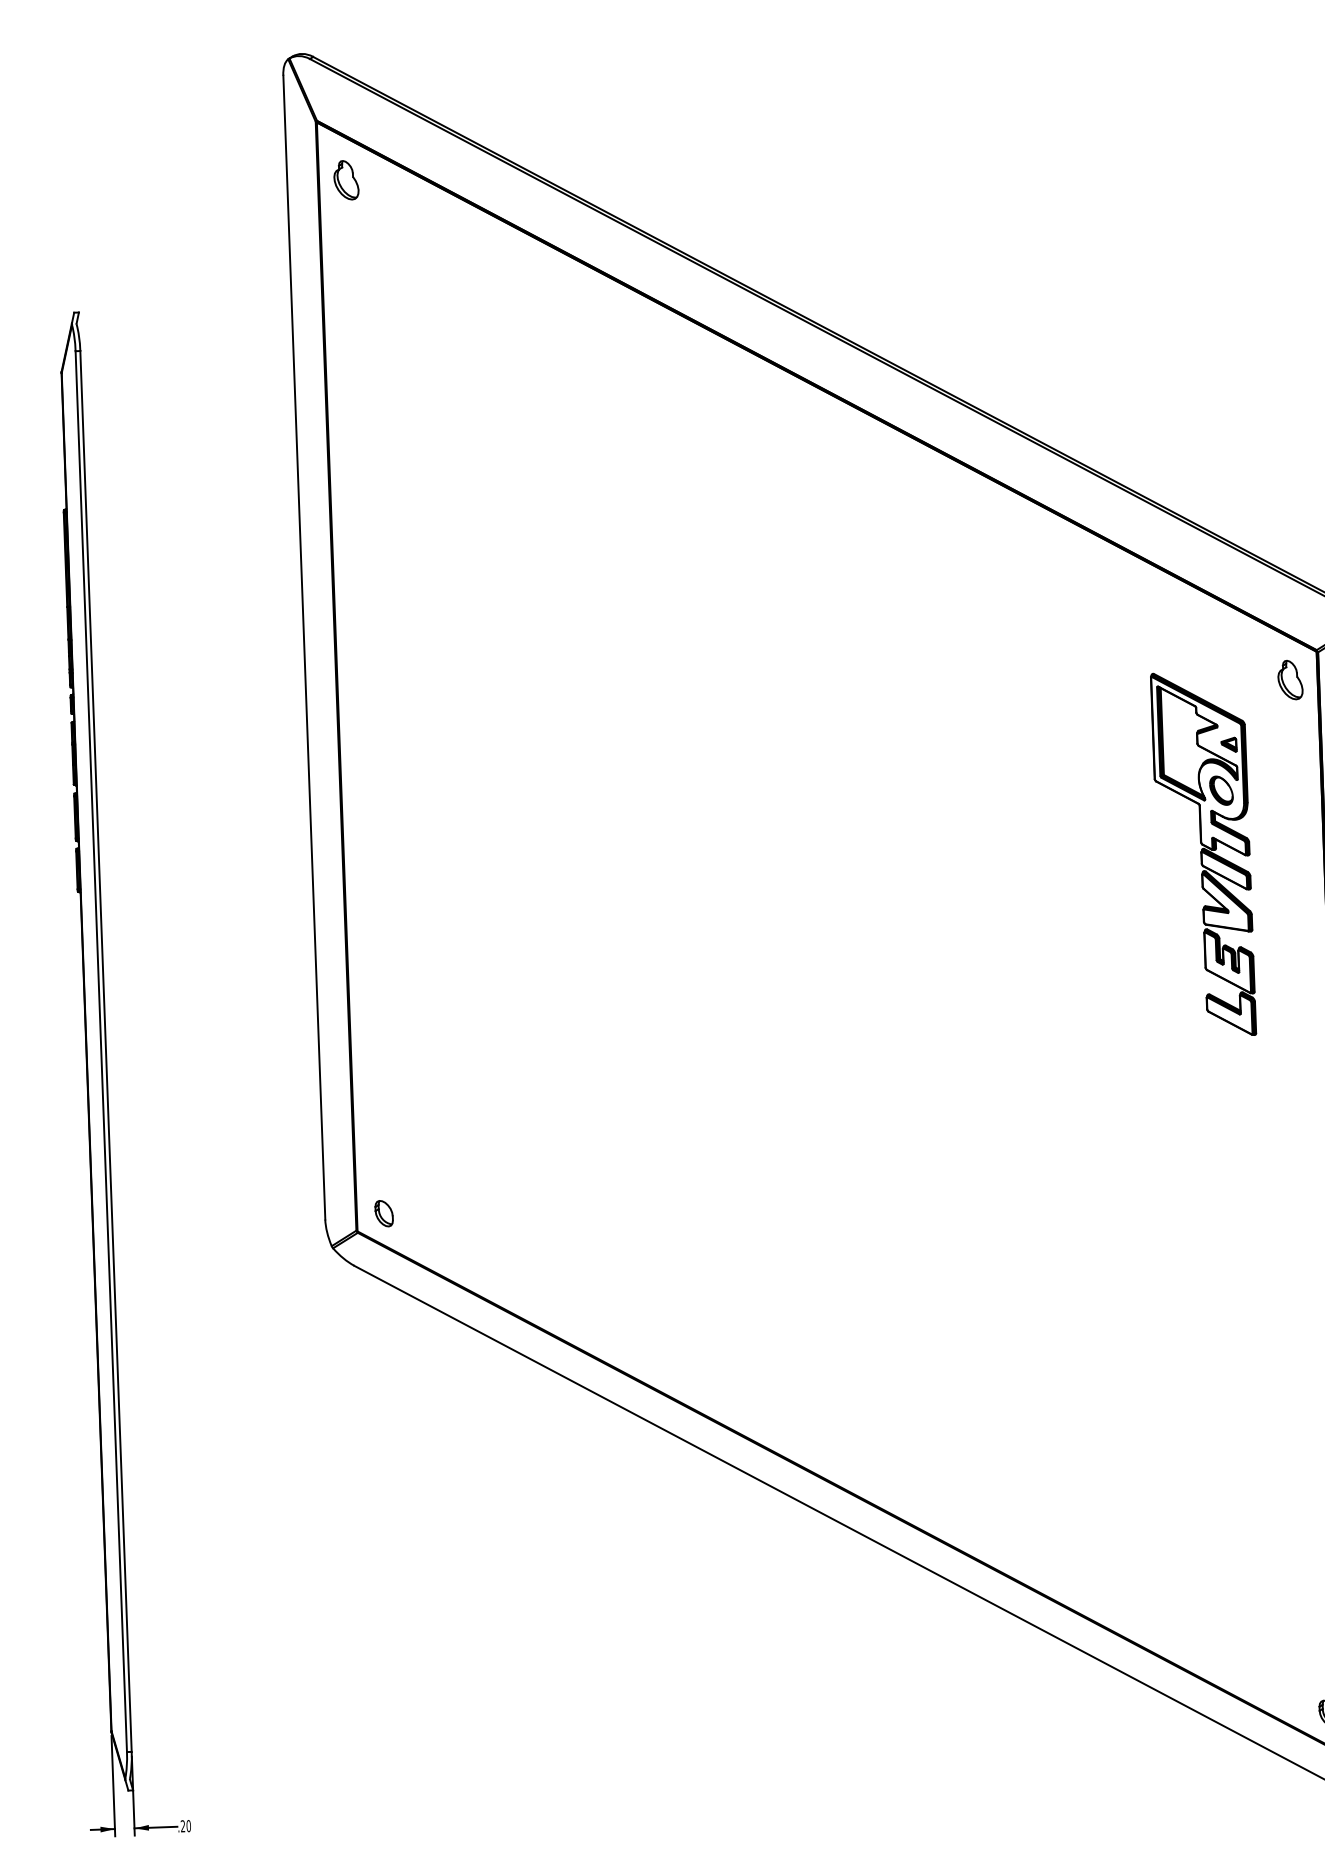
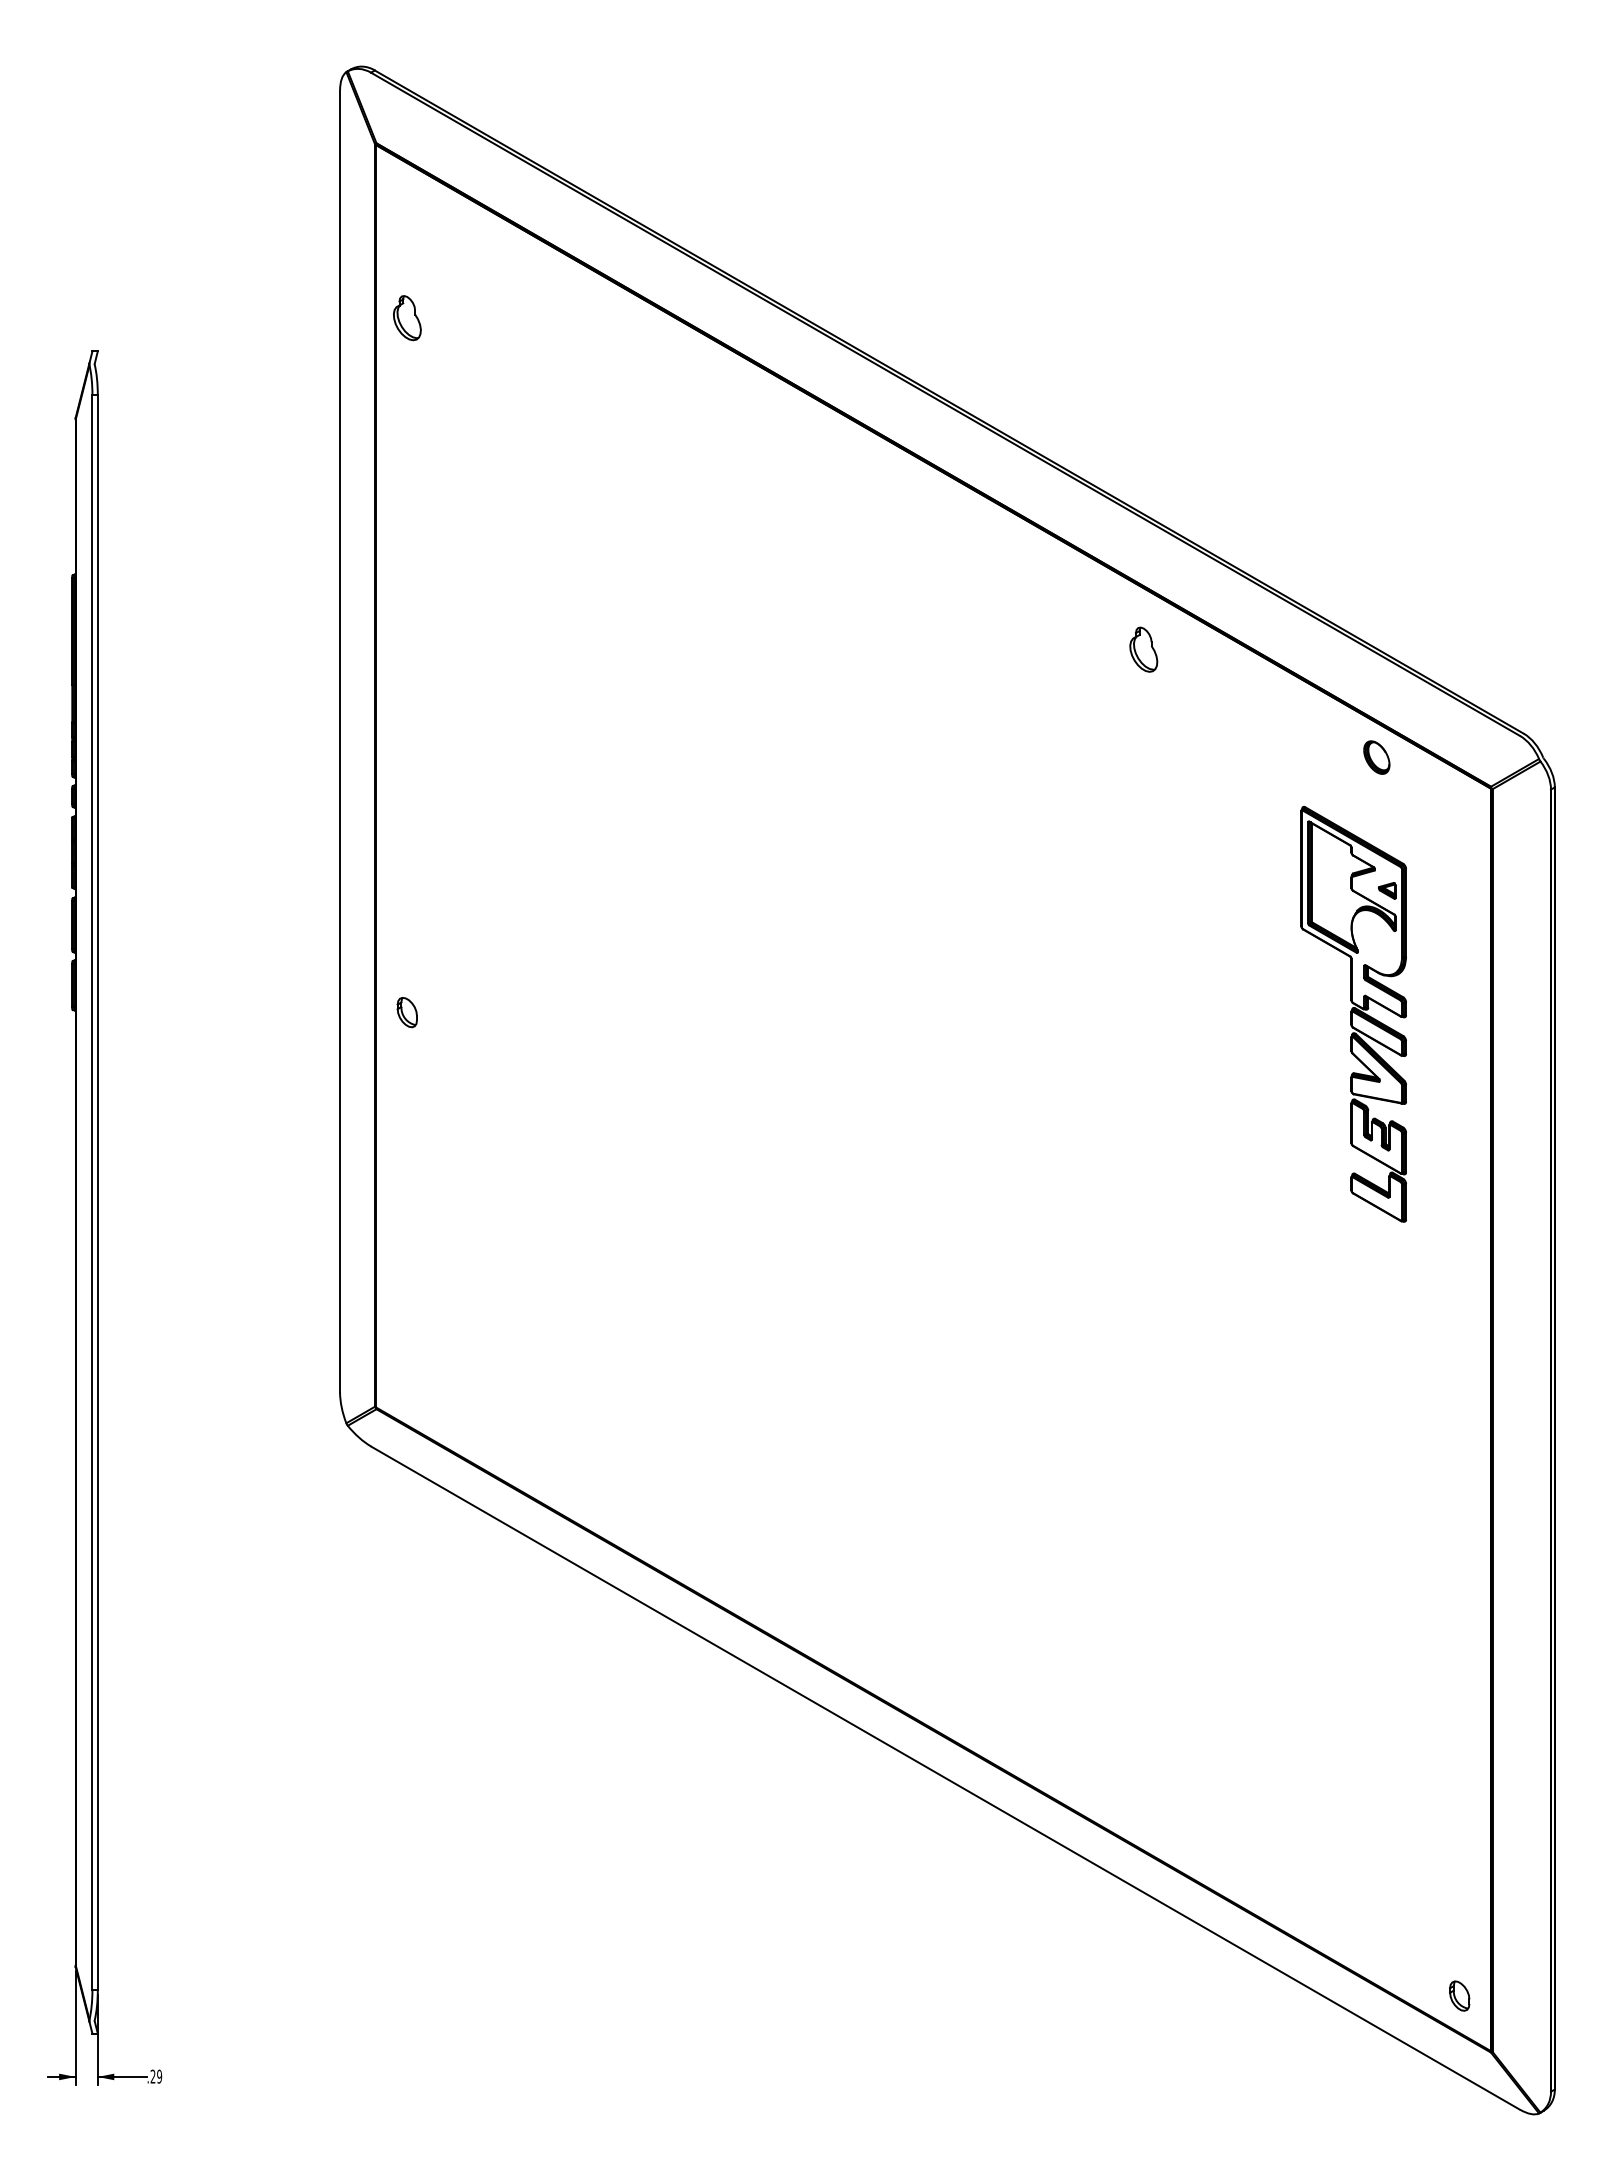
part: (346, 180) -> (407, 318), moved
part: (1290, 679) -> (1143, 649), moved
part: (1221, 790) -> (1376, 757), moved
part: (383, 1213) -> (406, 1012), moved
text: (188, 1825) -> (159, 2076), .20 -> .29

